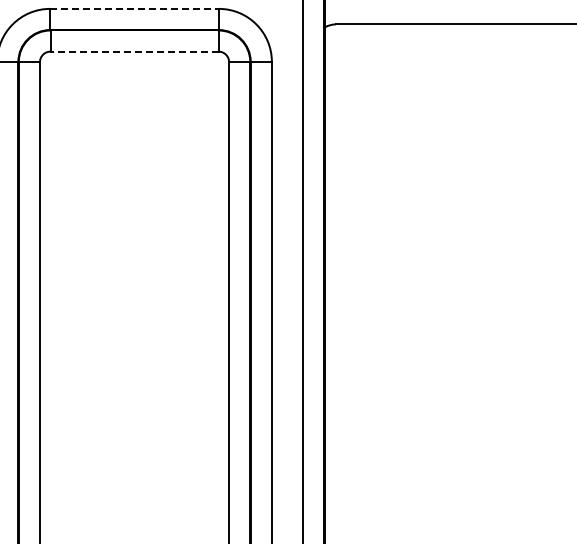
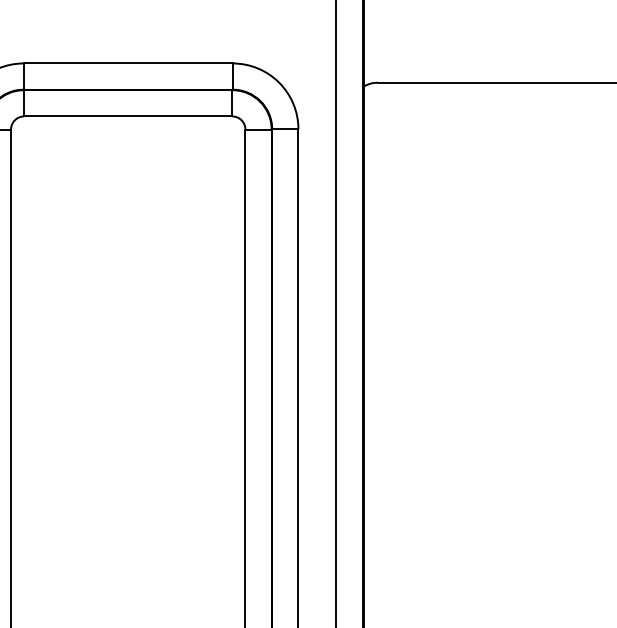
line: (135, 8) -> (129, 62), dashed -> solid
line: (134, 51) -> (128, 116), dashed -> solid

